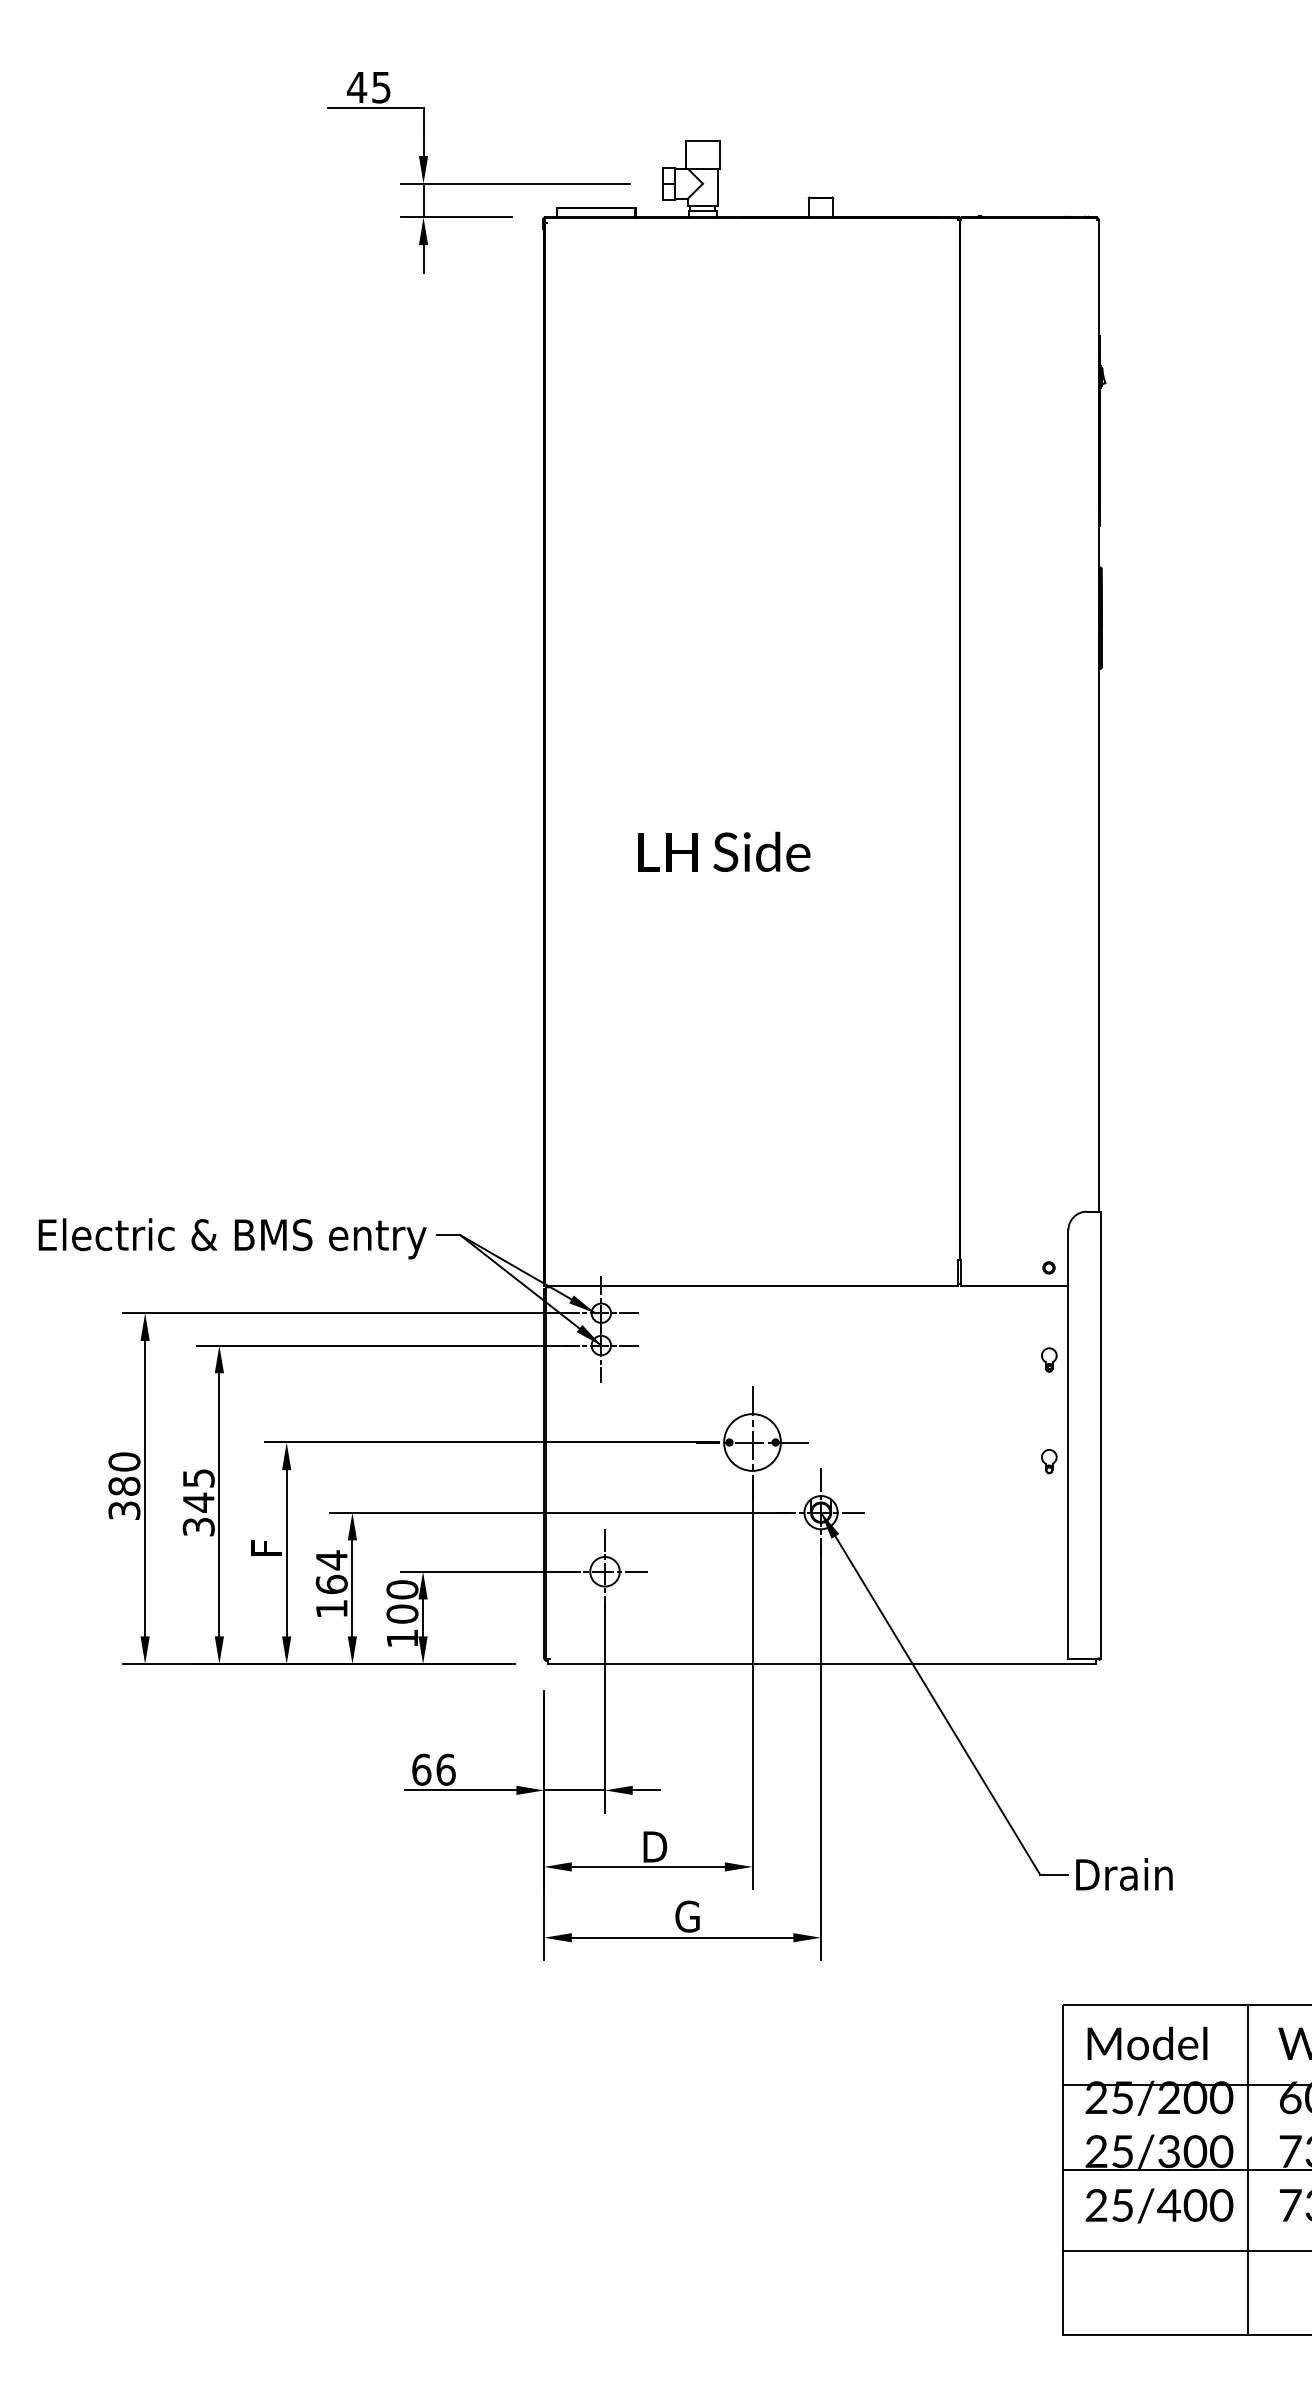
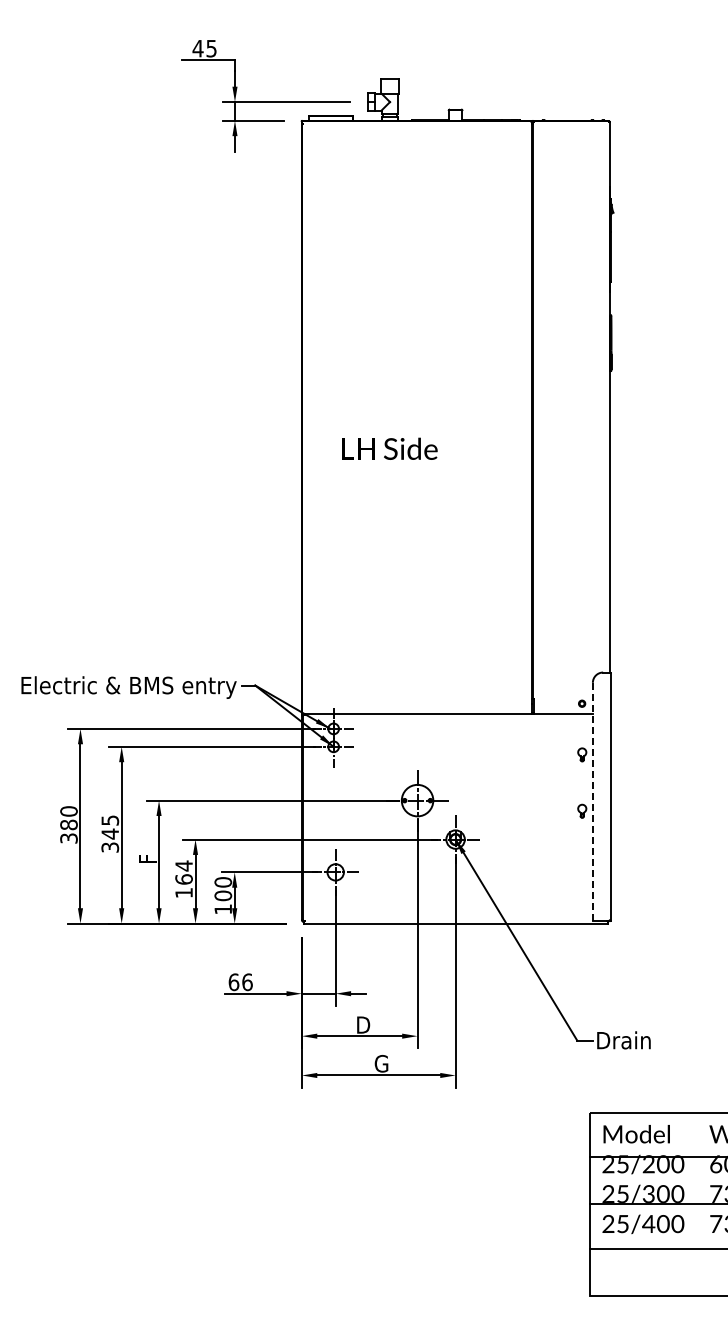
text: (723, 851) -> (389, 448), moved
line: (1067, 1444) -> (592, 801), solid -> dashed
line: (1247, 2168) -> (692, 1203), removed

